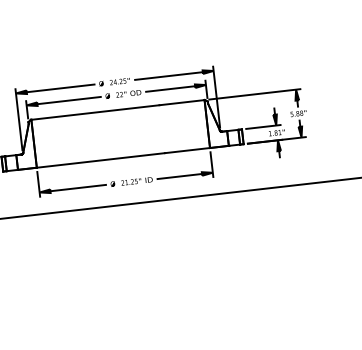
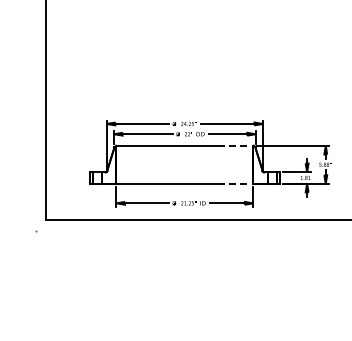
line: (181, 102) -> (235, 145), solid -> dashed
line: (187, 150) -> (235, 183), solid -> dashed

